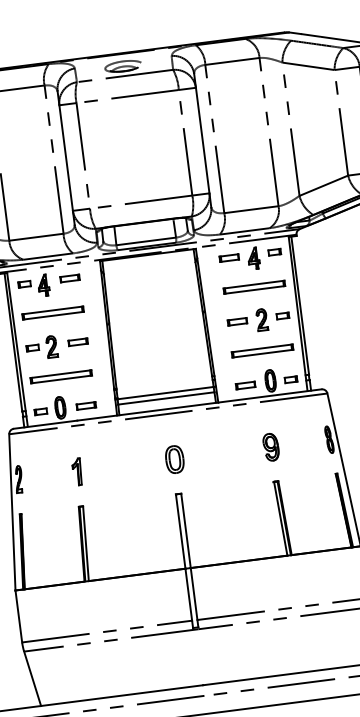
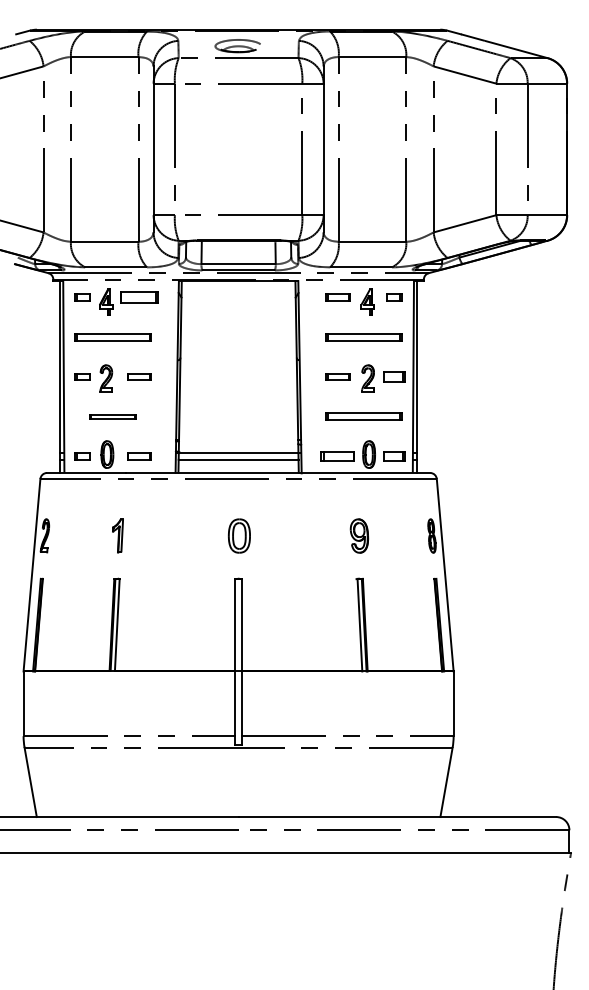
part: (70, 278) -> (139, 297), size x1.6
part: (282, 315) -> (394, 376), size x1.4
part: (60, 376) -> (112, 416), size x0.6
part: (291, 379) -> (394, 456), size x1.4
part: (245, 385) -> (337, 456), size x1.4

